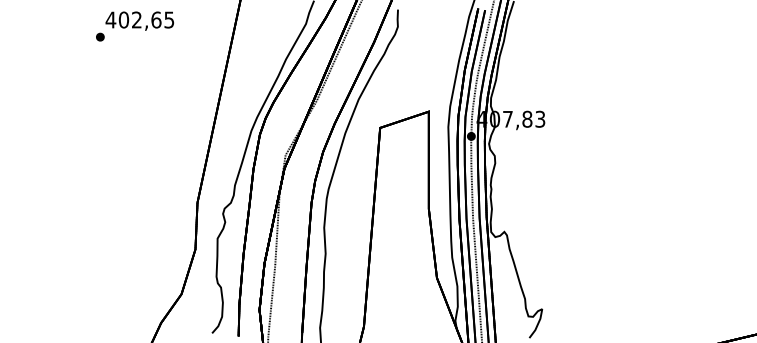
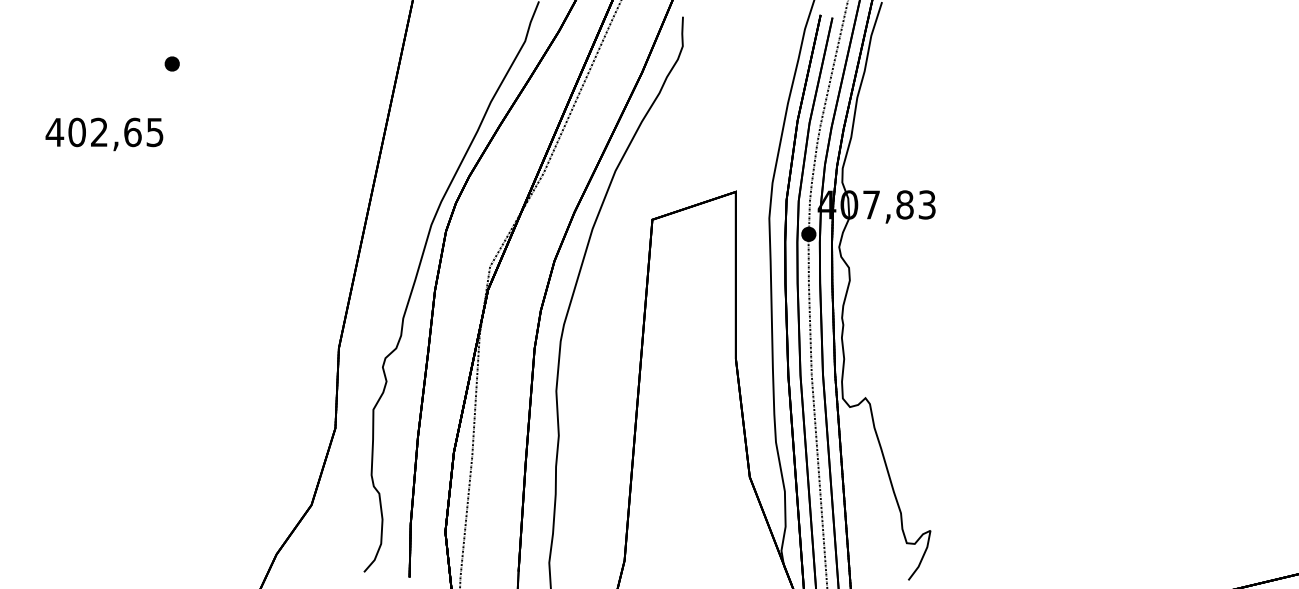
text: (139, 20) -> (103, 133), moved

